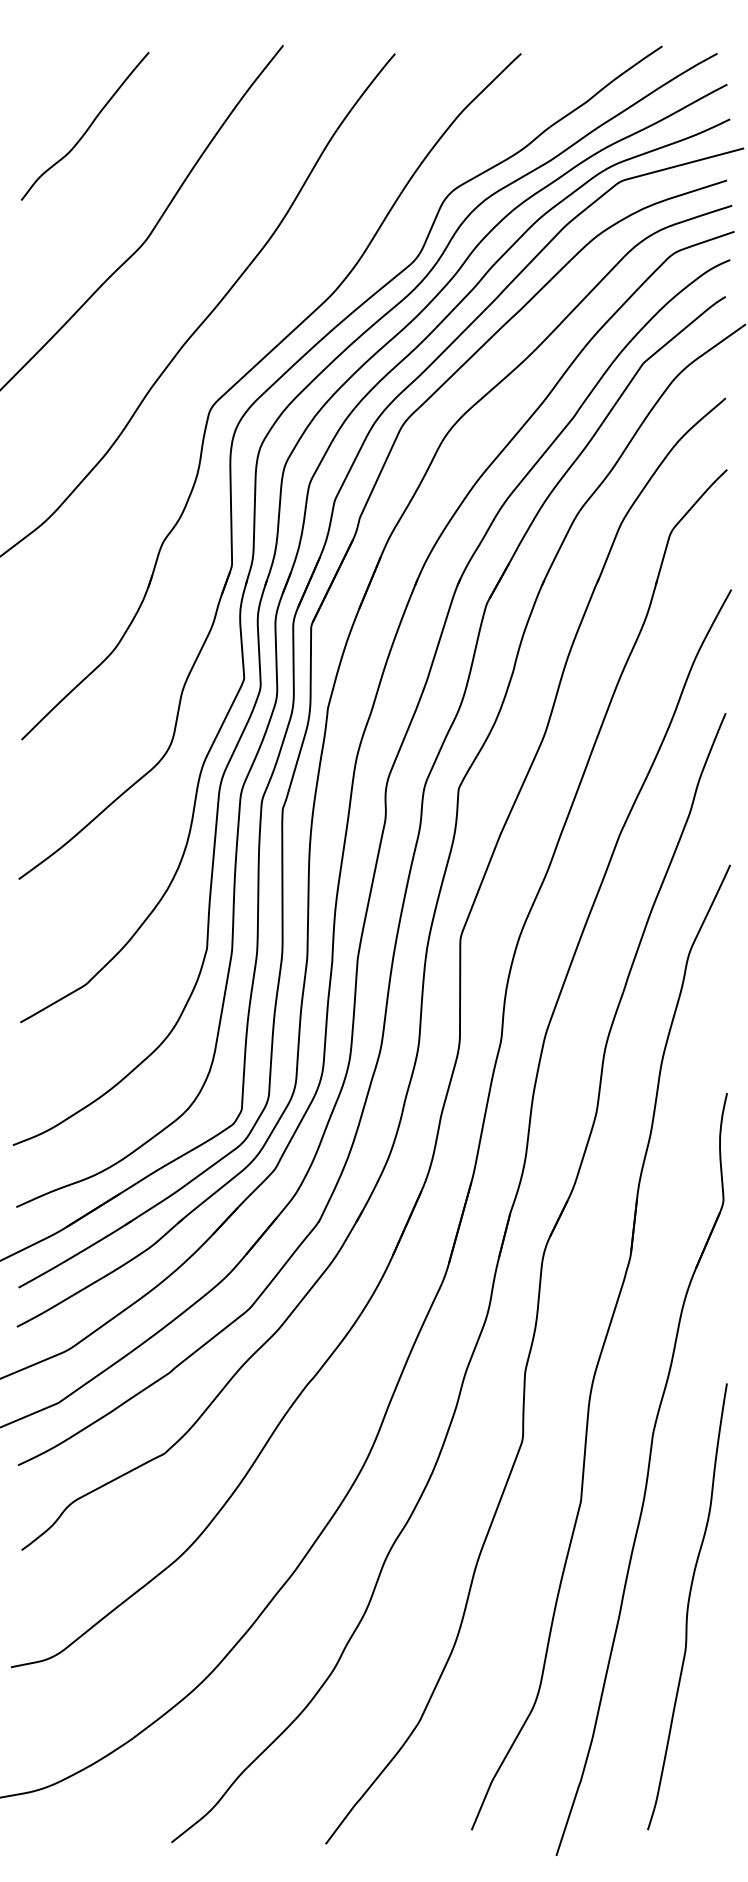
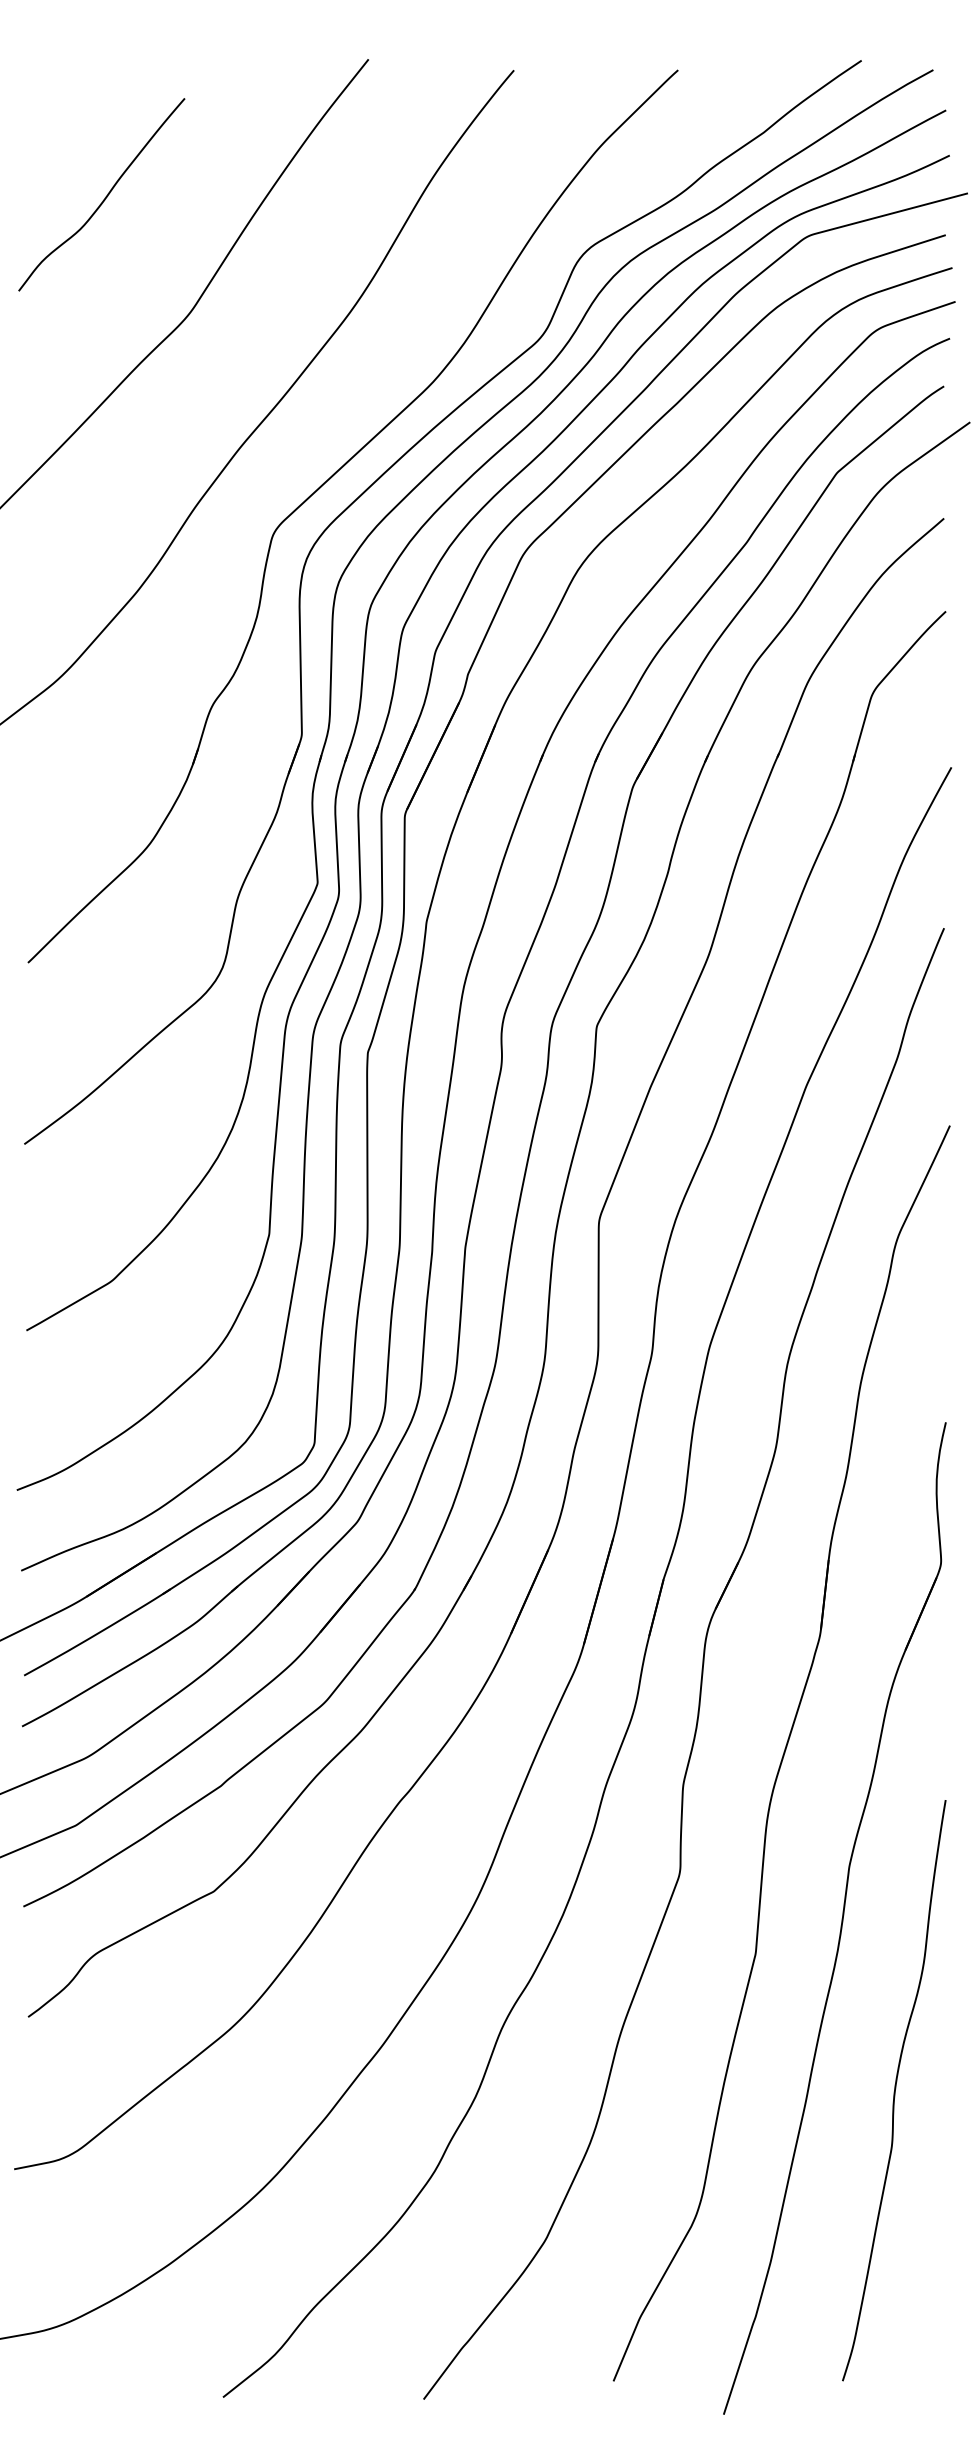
curve: (88, 127) -> (105, 196), moved

